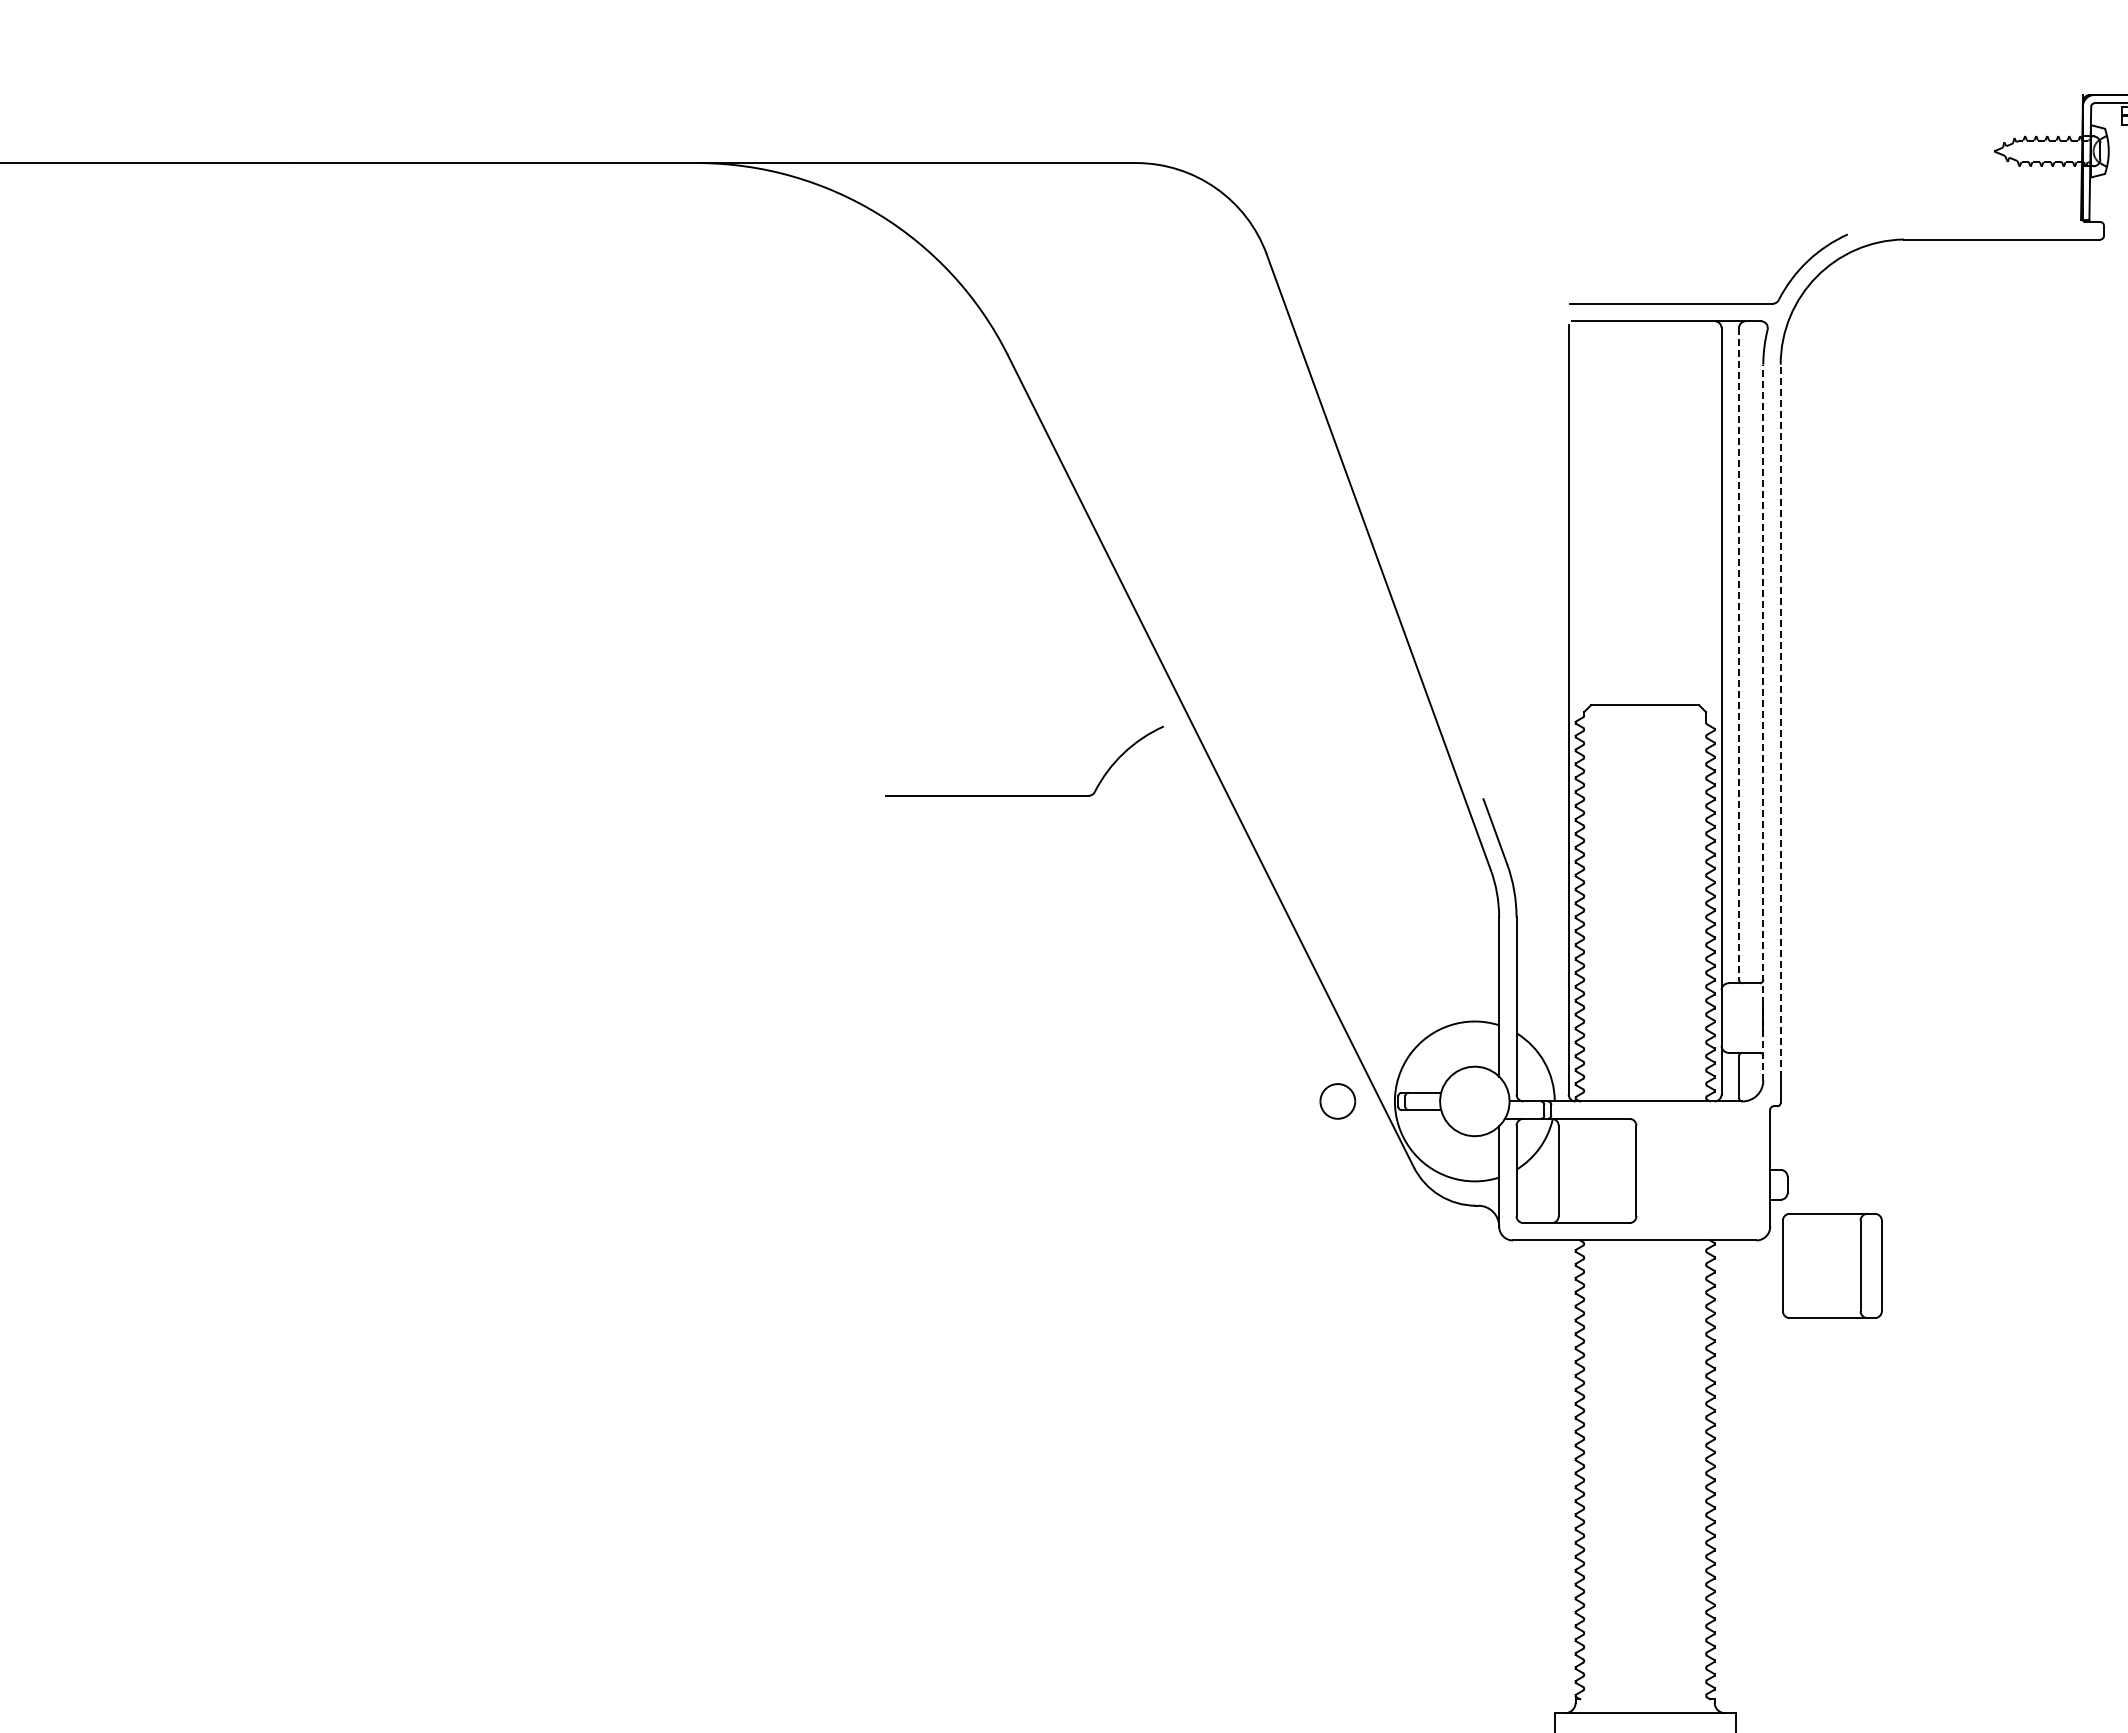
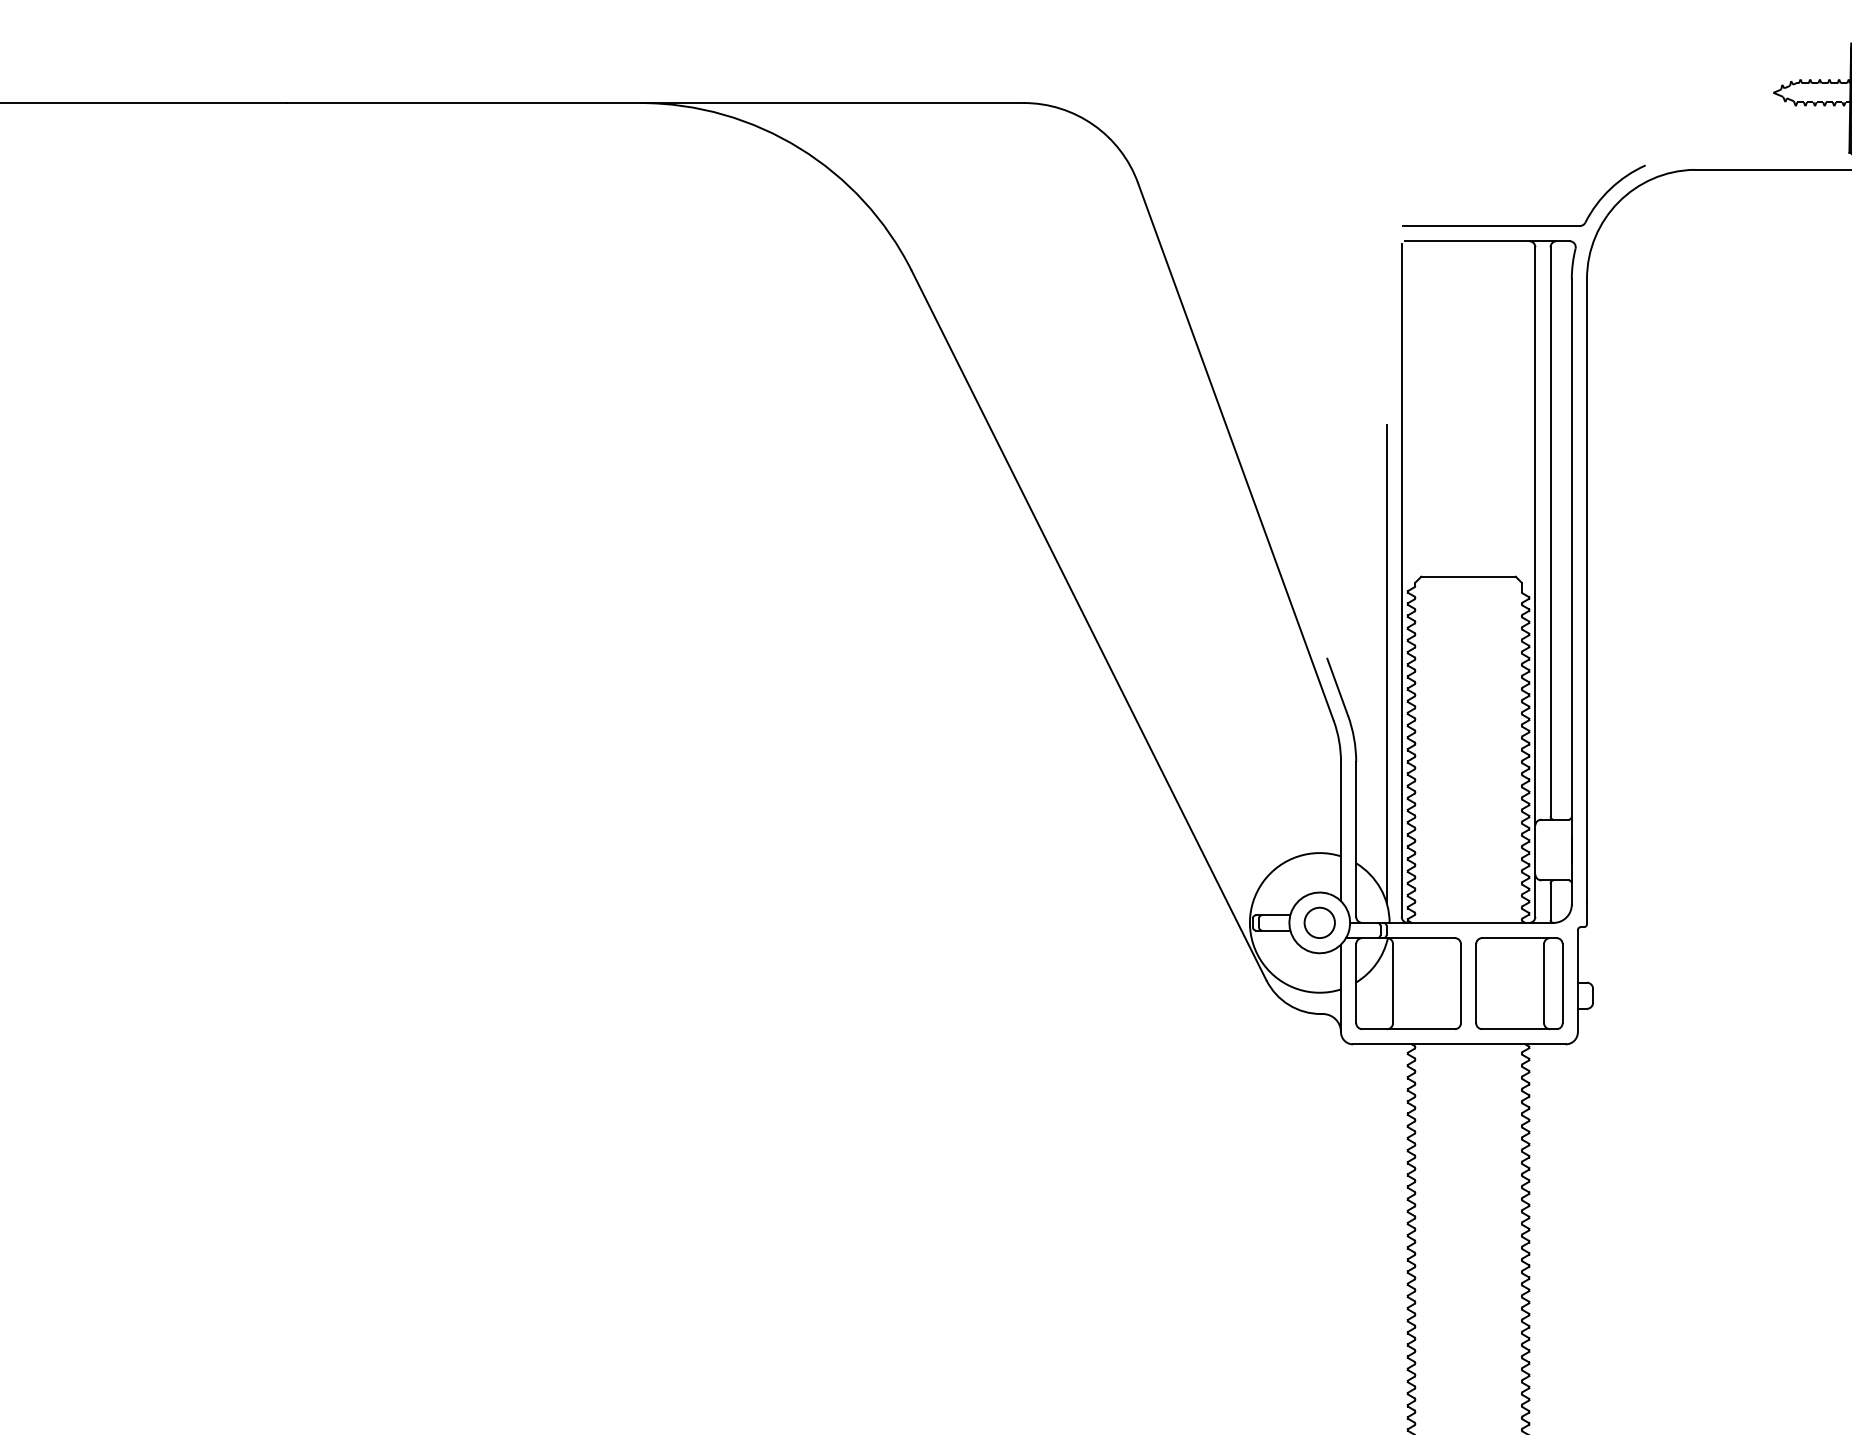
line: (1738, 653) -> (1550, 531), dashed -> solid
line: (1780, 721) -> (1586, 590), dashed -> solid
line: (1763, 722) -> (1571, 591), dashed -> solid
part: (1024, 795) -> (926, 655), removed
line: (1551, 804) -> (1386, 663), added
part: (1337, 1101) -> (1319, 922), moved
part: (1832, 1265) -> (1519, 983), moved

